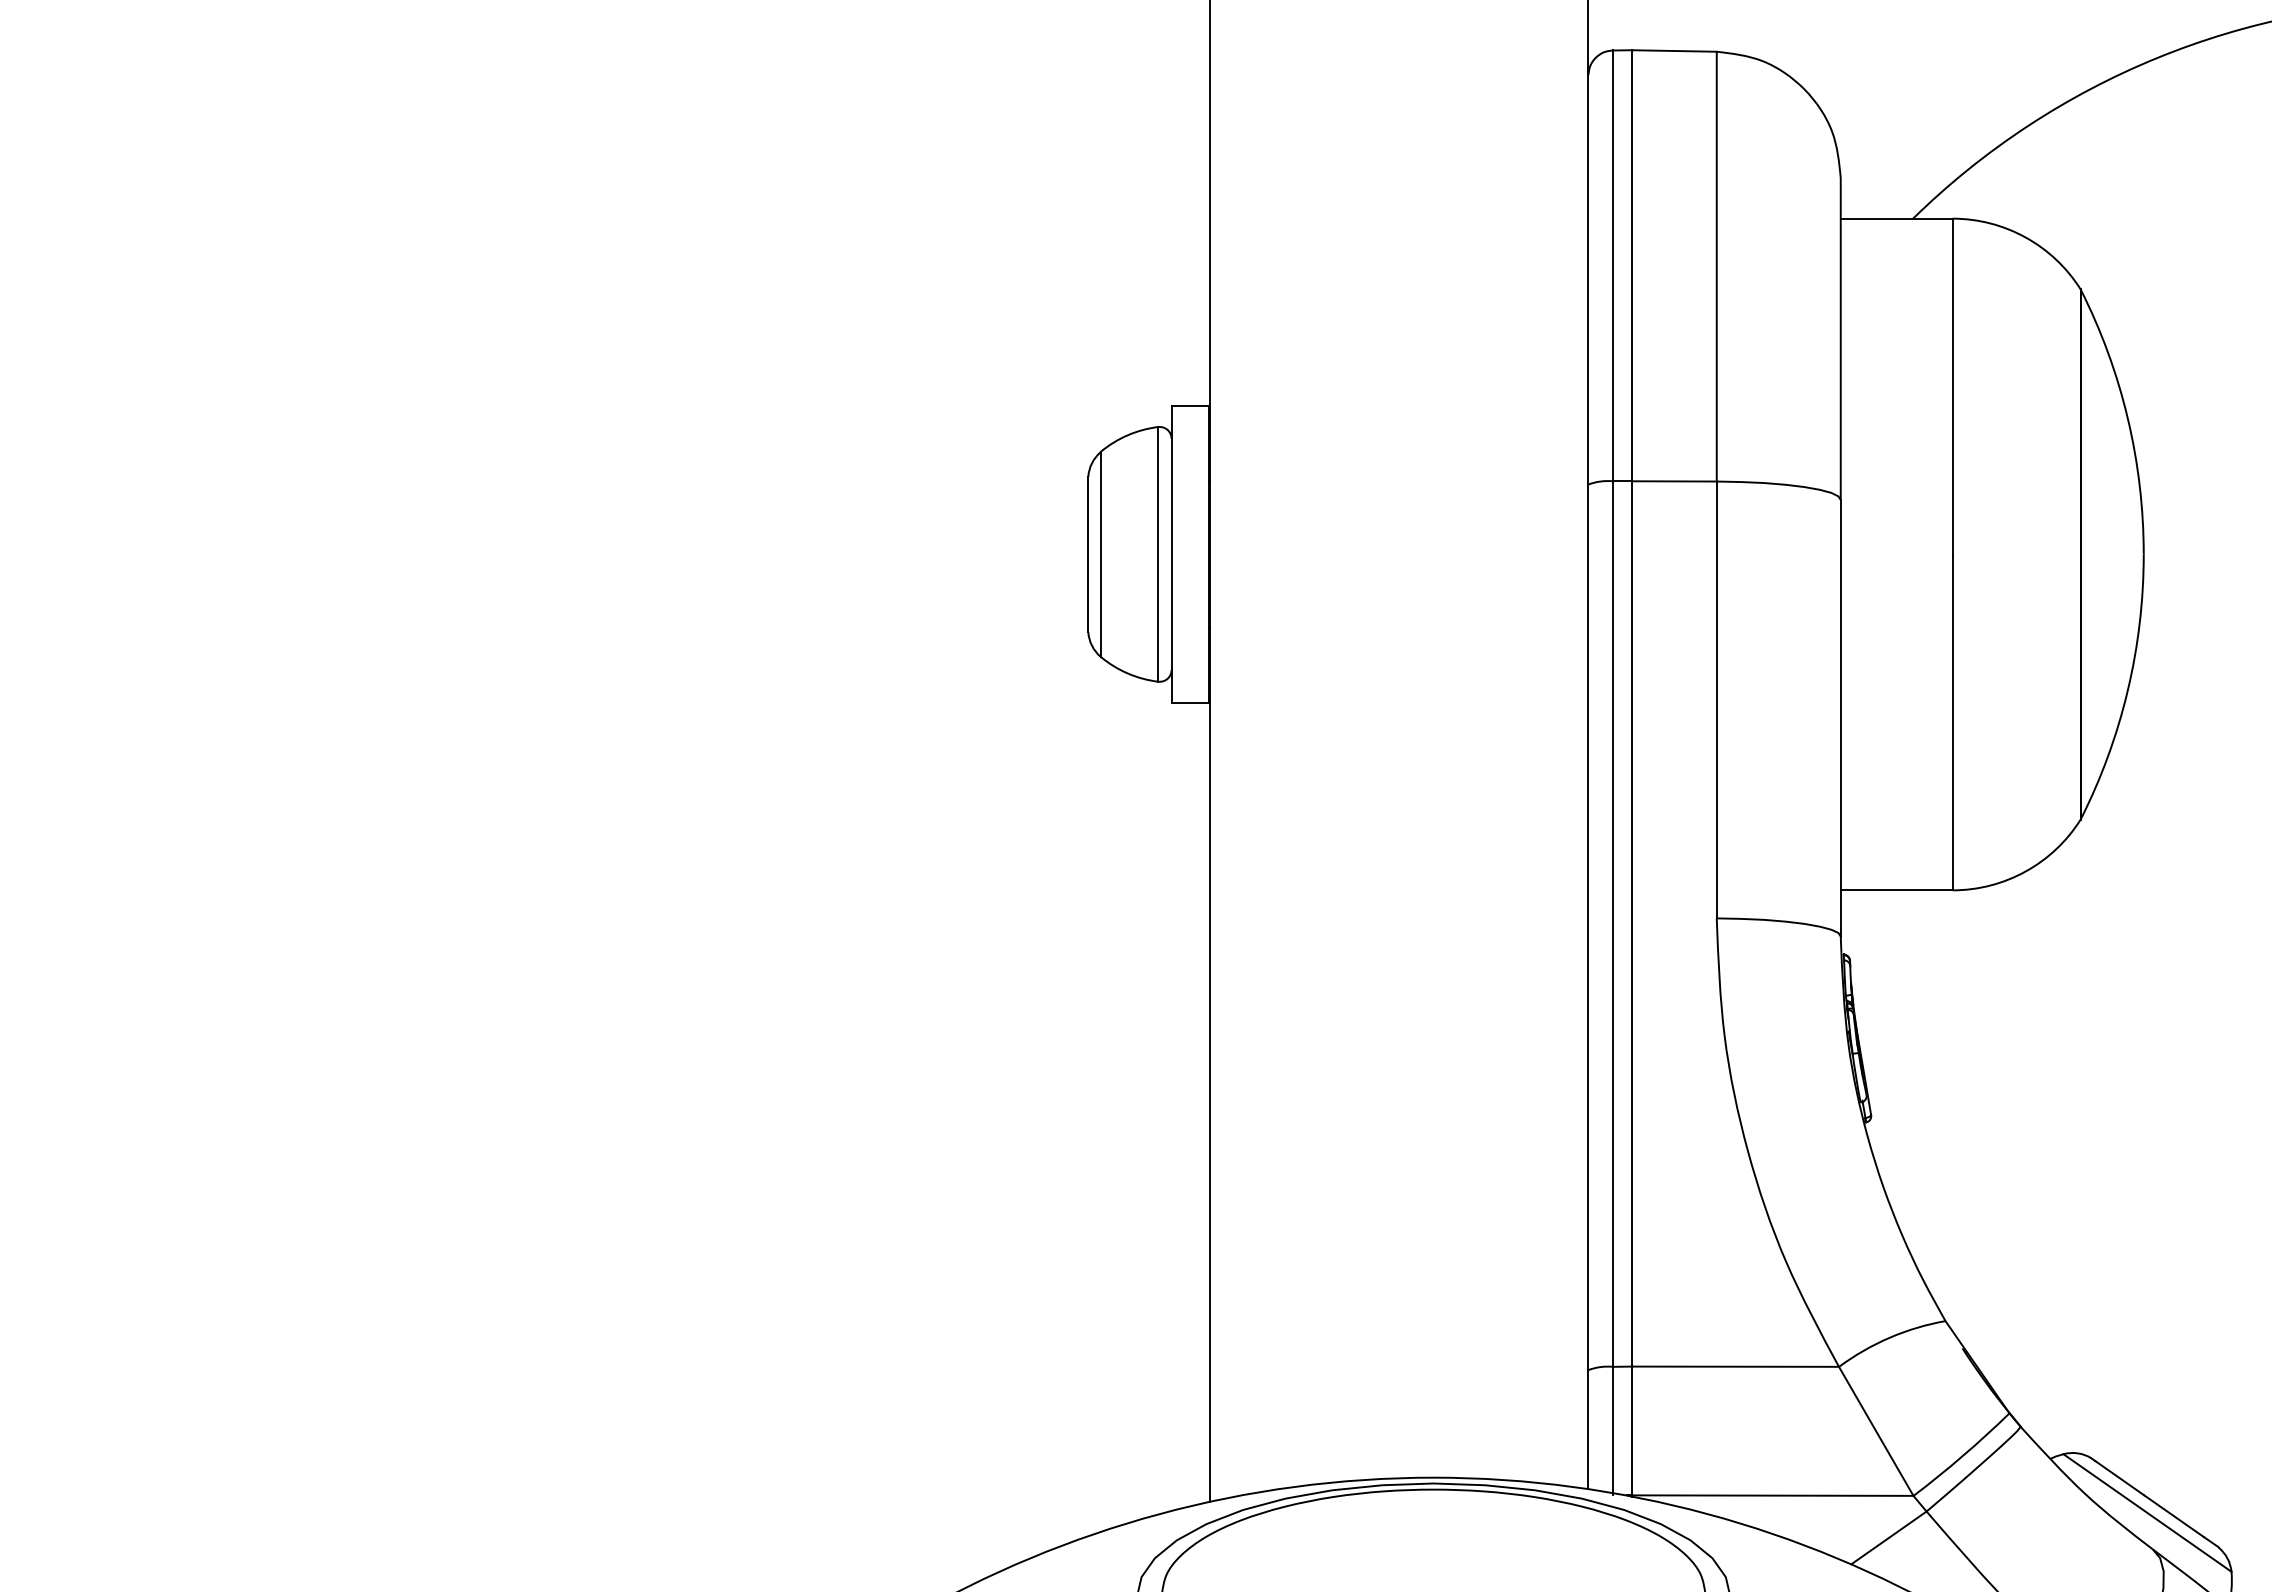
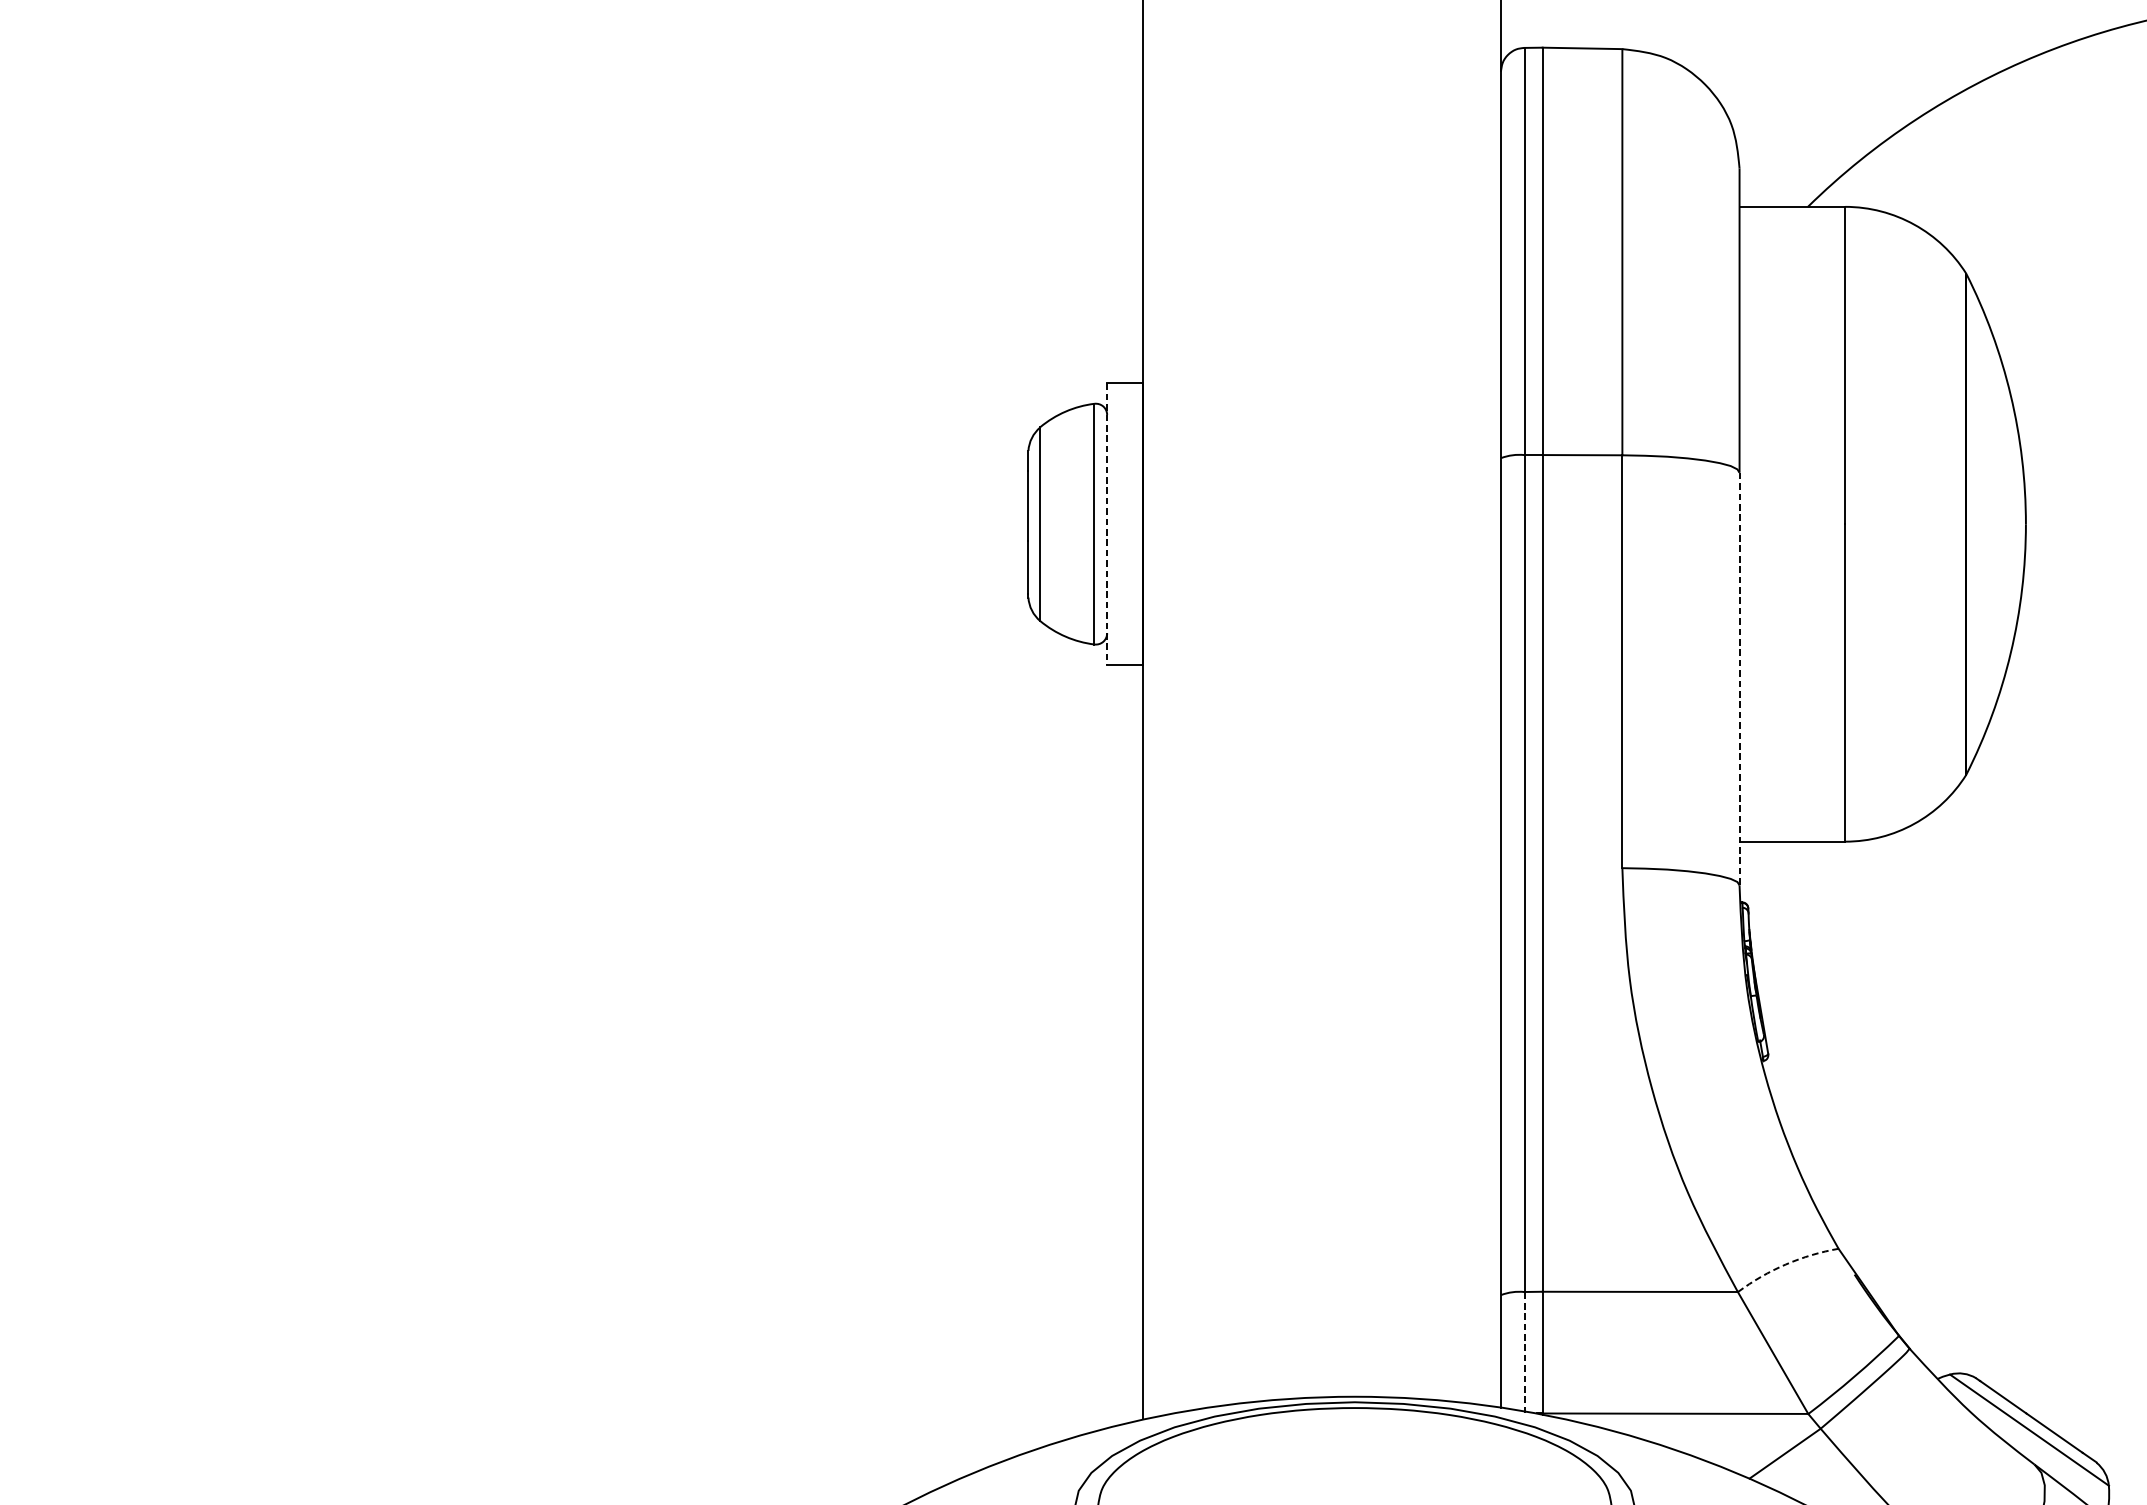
line: (1171, 554) -> (1107, 524), solid -> dashed
line: (1840, 718) -> (1739, 679), solid -> dashed
arc: (1889, 1337) -> (1785, 1264), solid -> dashed
line: (1613, 1430) -> (1524, 1352), solid -> dashed

